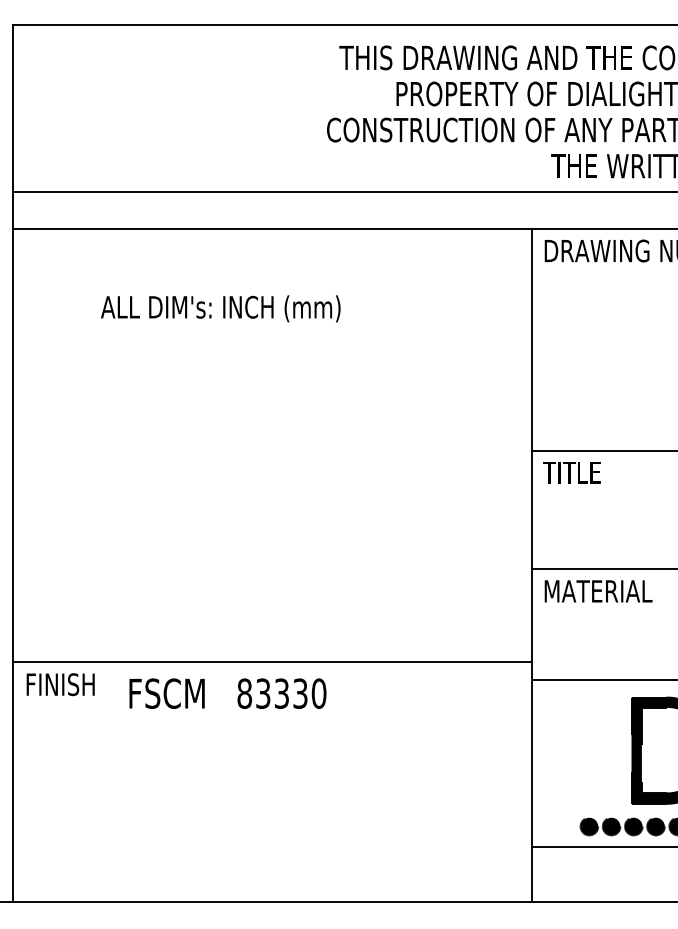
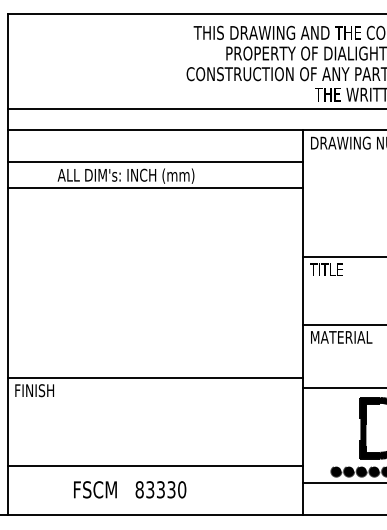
line: (272, 284) -> (155, 162), added
line: (272, 328) -> (155, 187), added
text: (228, 693) -> (130, 489), moved
line: (272, 817) -> (155, 466), added

